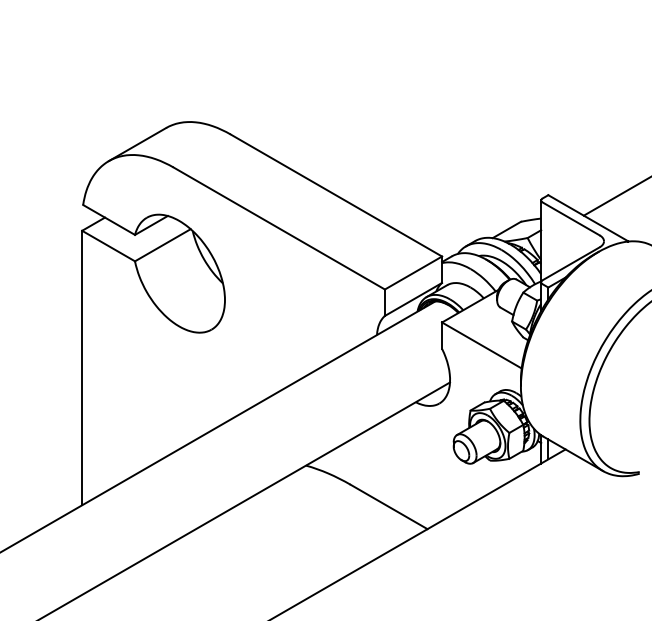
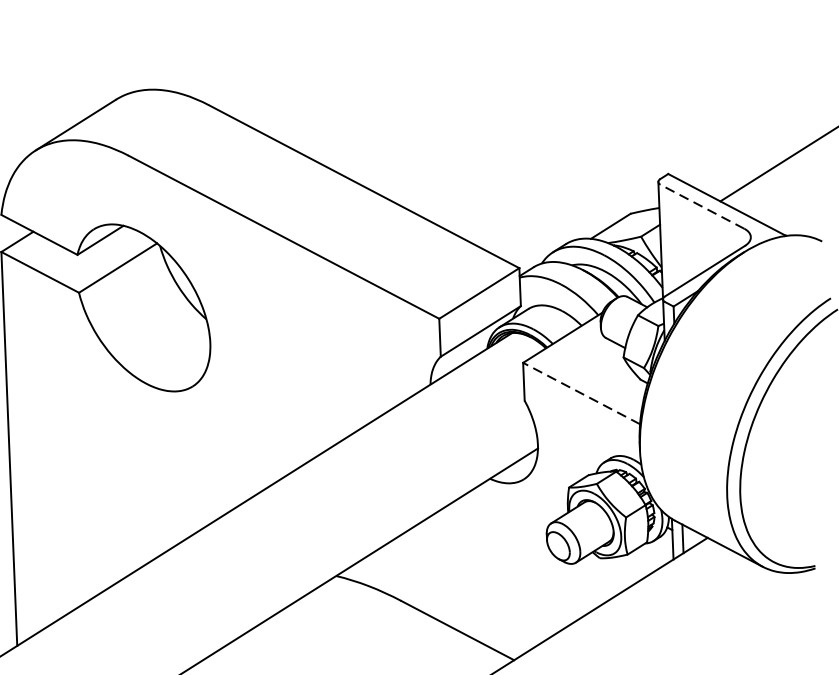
line: (571, 218) -> (702, 206), solid -> dashed
line: (481, 345) -> (581, 393), solid -> dashed

